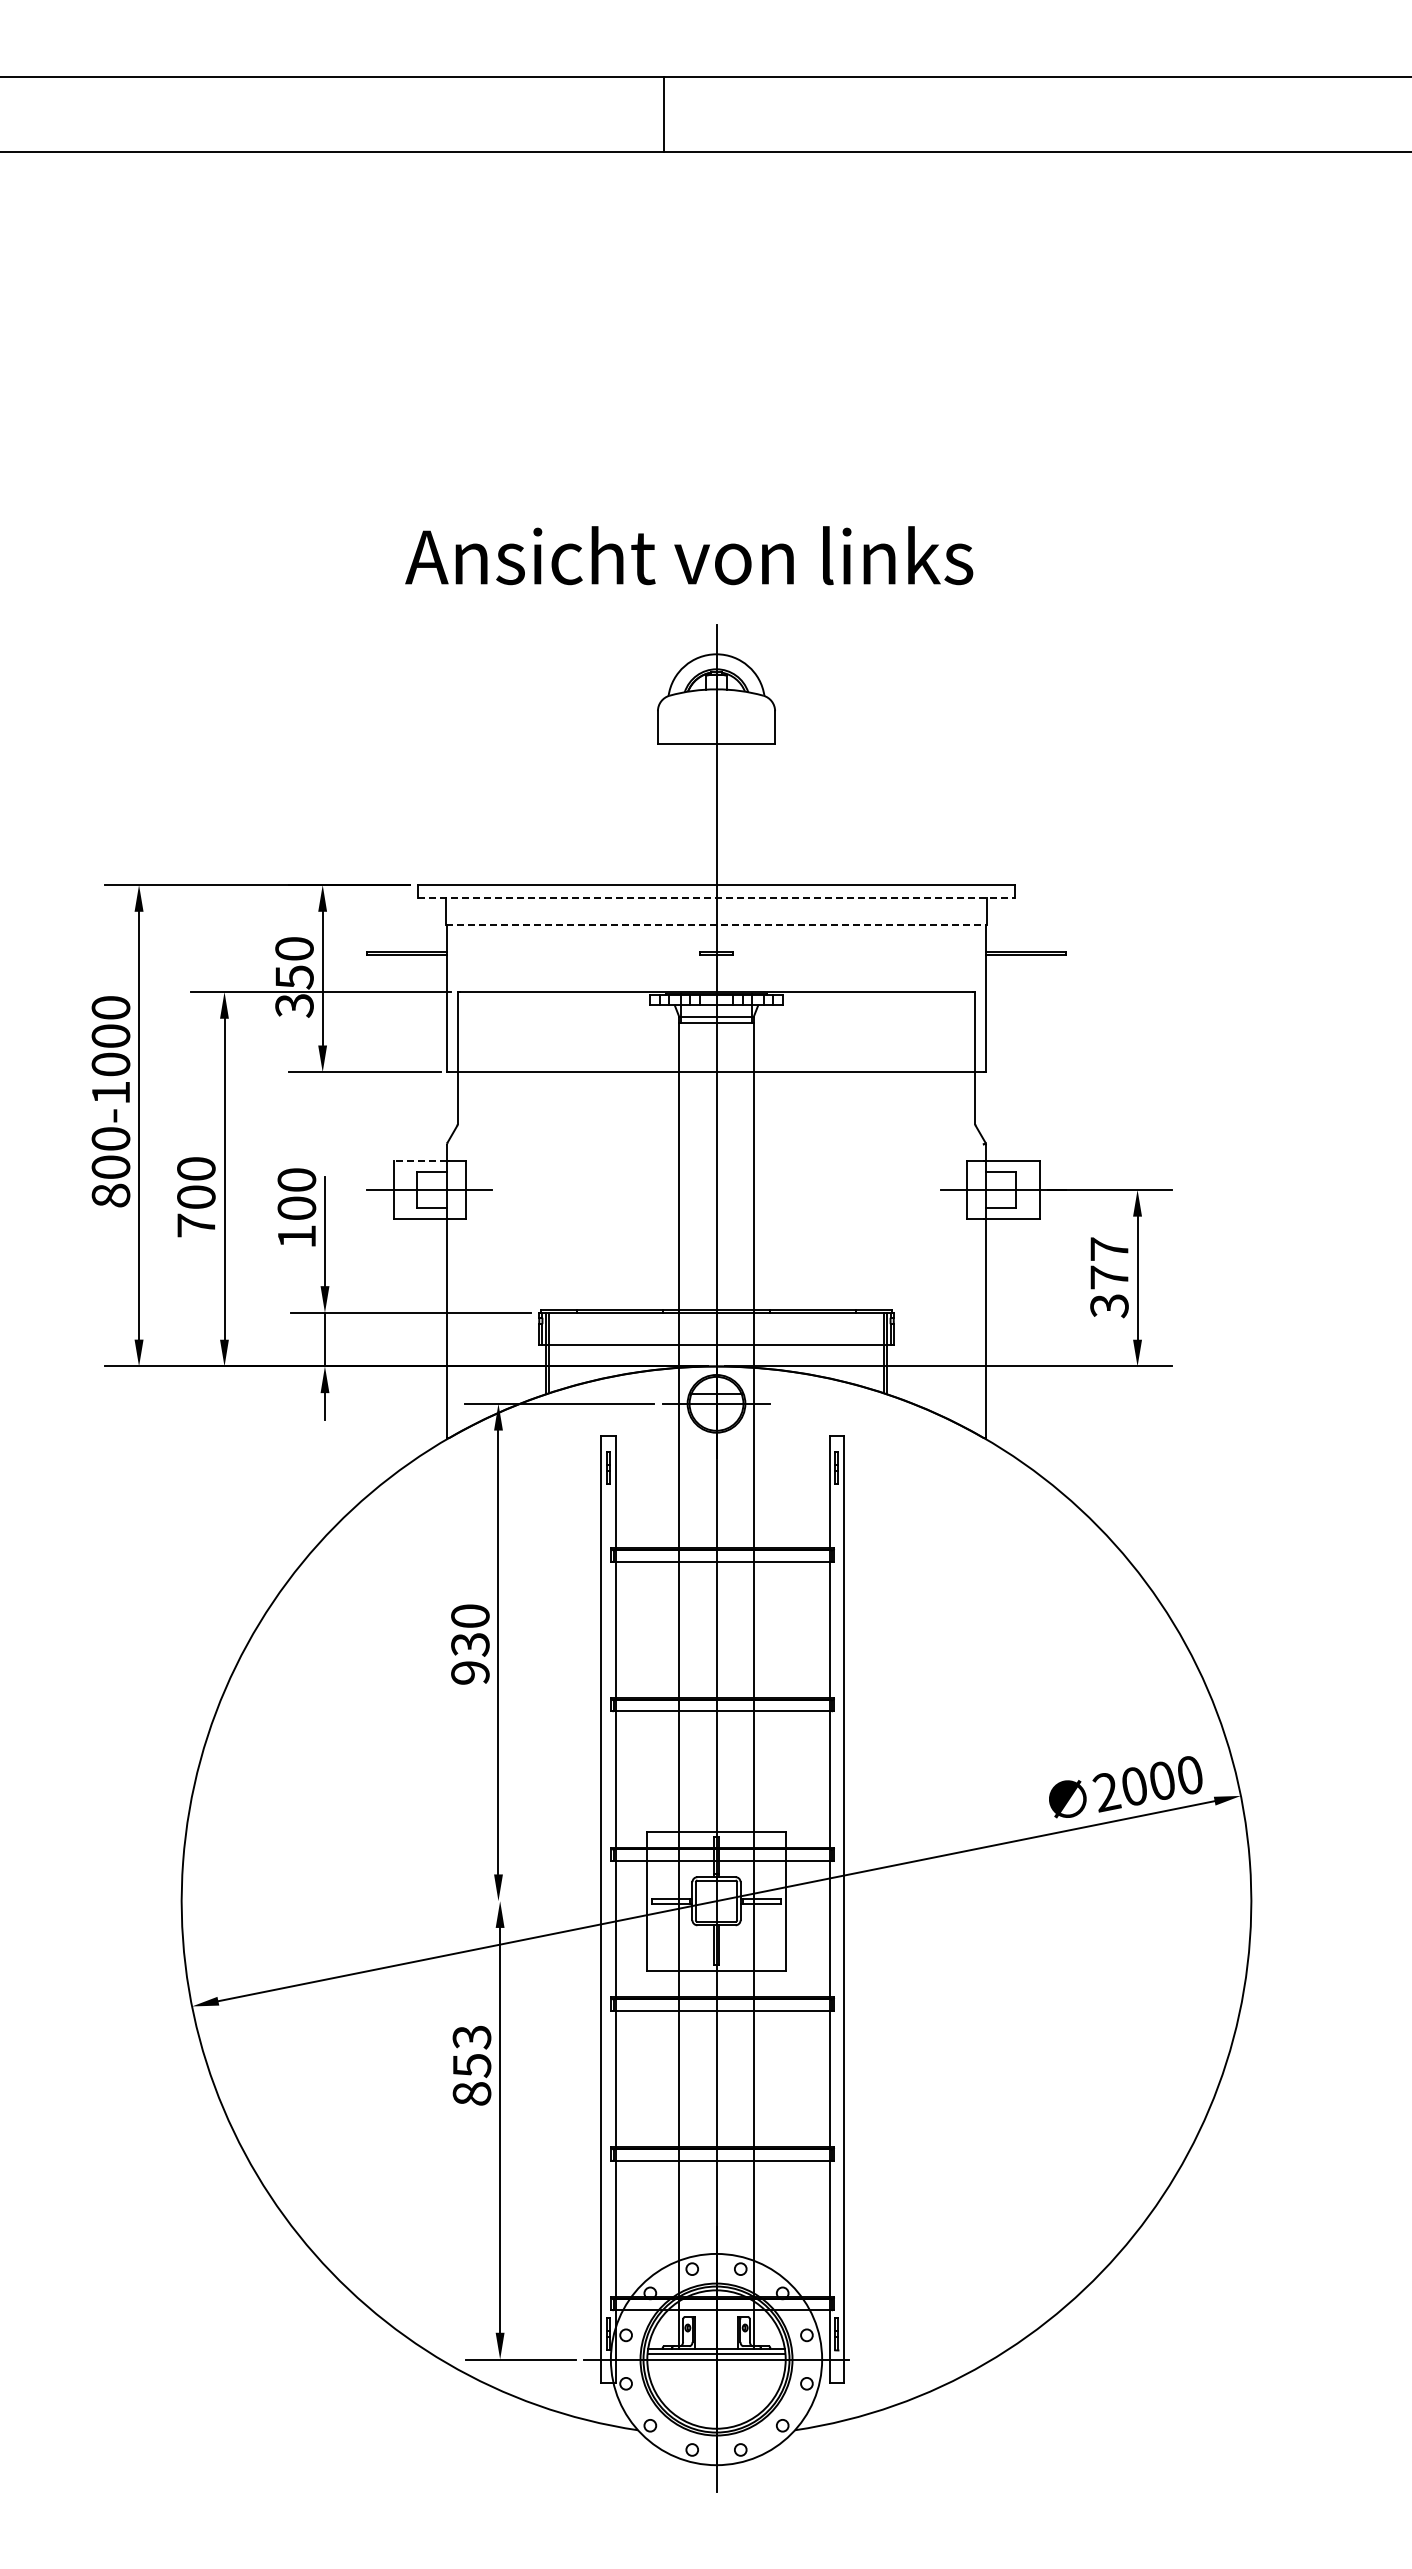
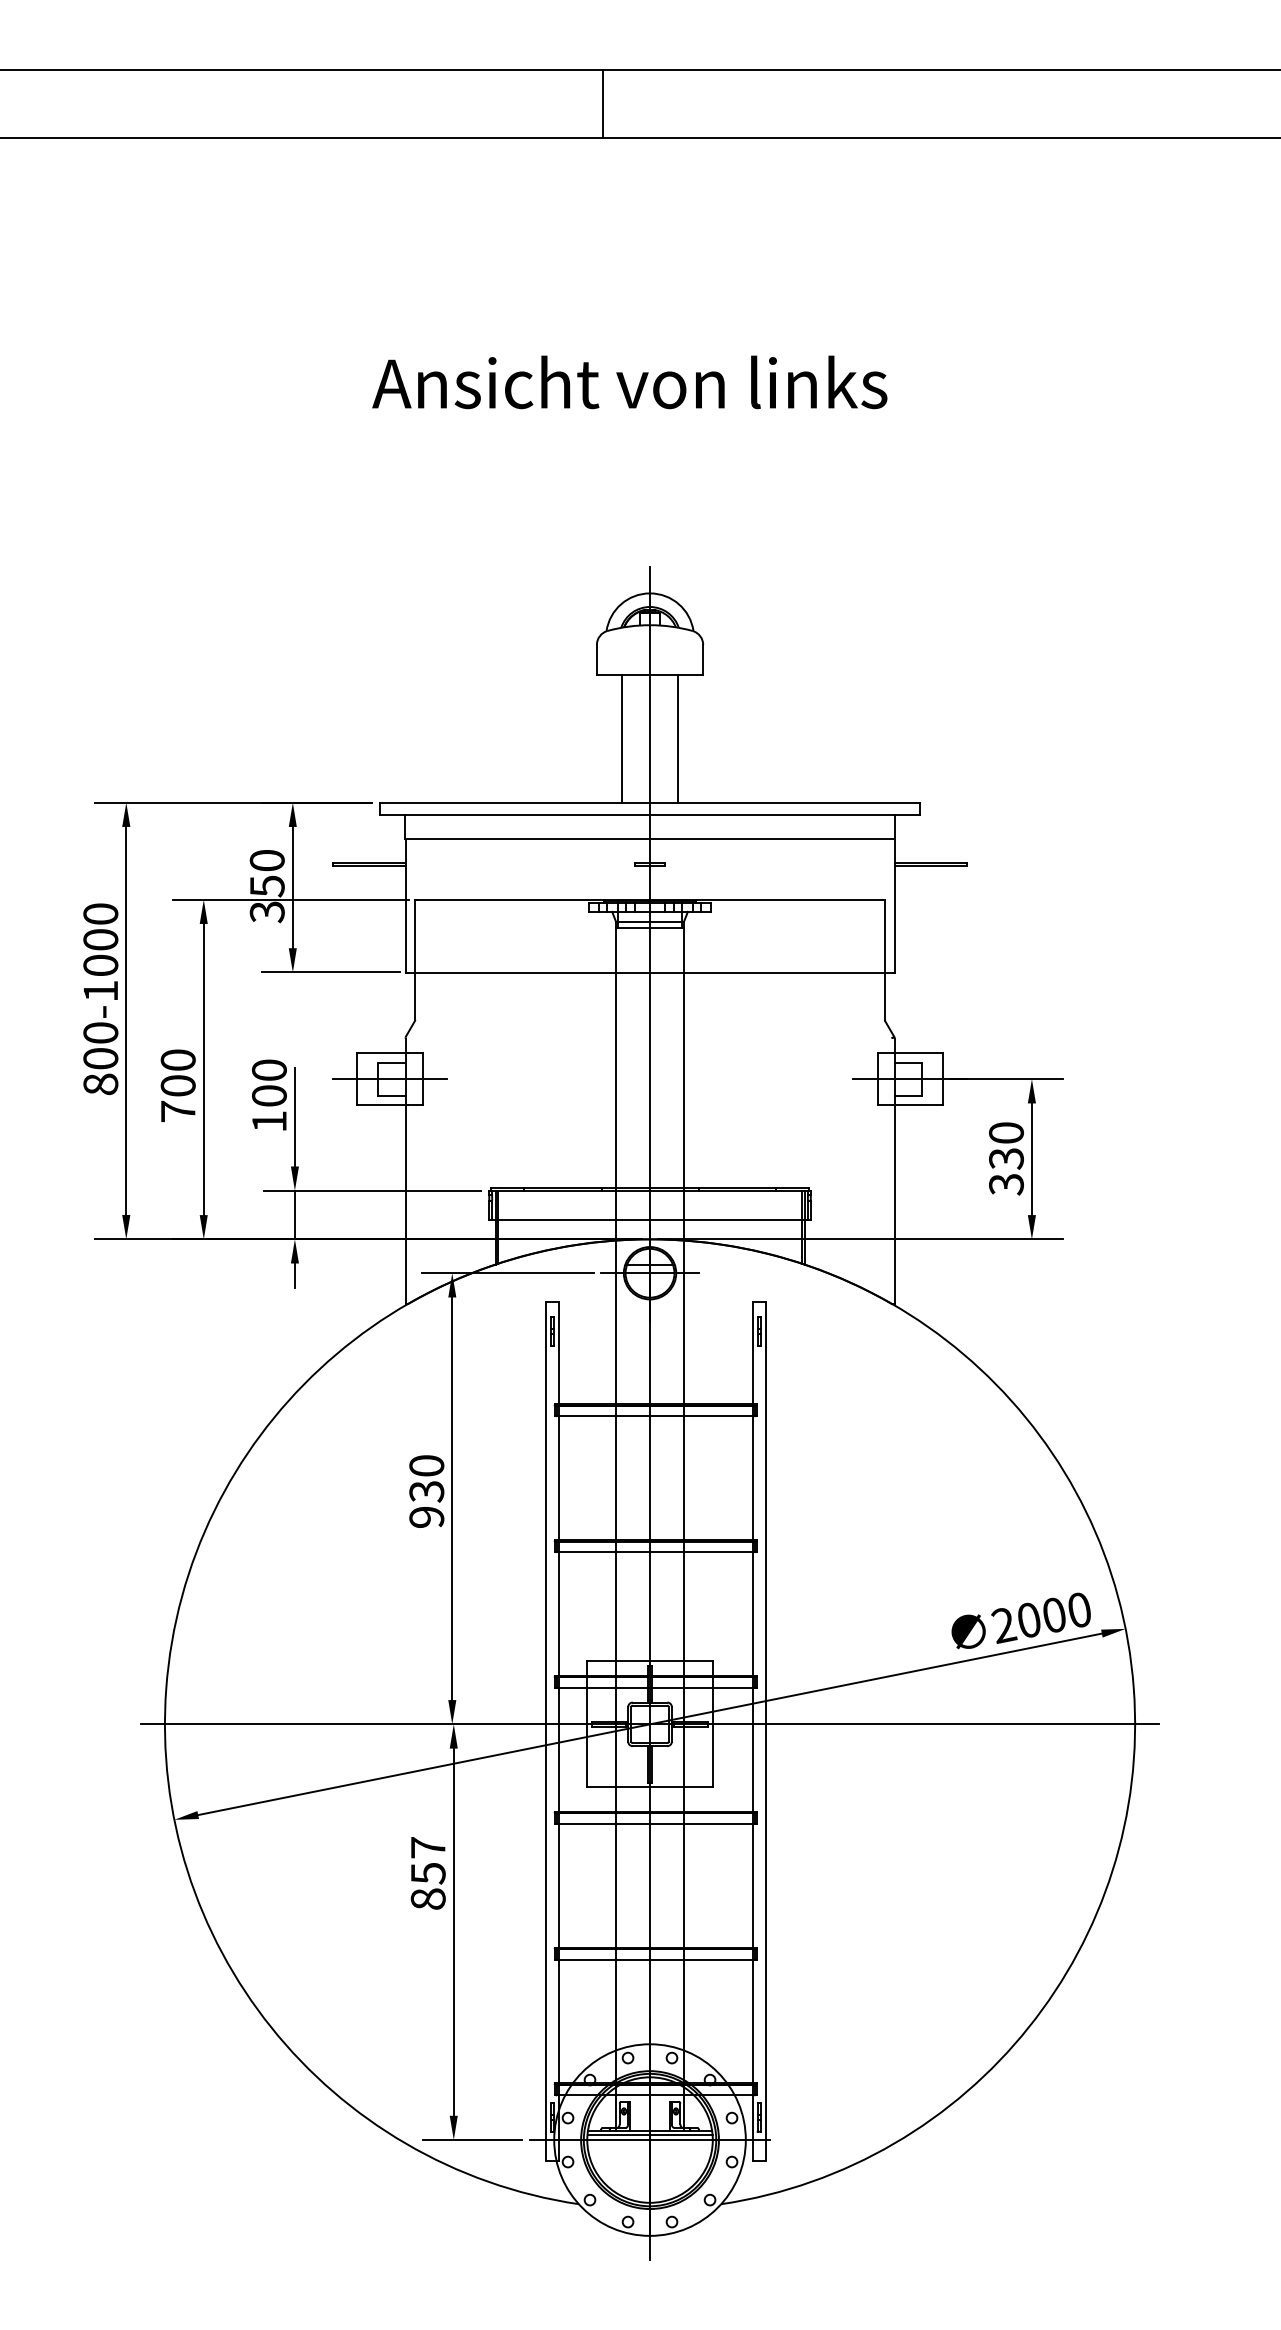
text: (689, 555) -> (630, 382), moved
line: (685, 814) -> (621, 738), added
line: (747, 814) -> (678, 738), added
line: (717, 898) -> (650, 814), dashed -> solid
line: (717, 925) -> (650, 839), dashed -> solid
line: (420, 1161) -> (381, 1053), dashed -> solid
text: (1109, 1263) -> (1006, 1145), 377 -> 330
line: (716, 1901) -> (650, 1724), added
text: (471, 2037) -> (427, 1847), 853 -> 857

